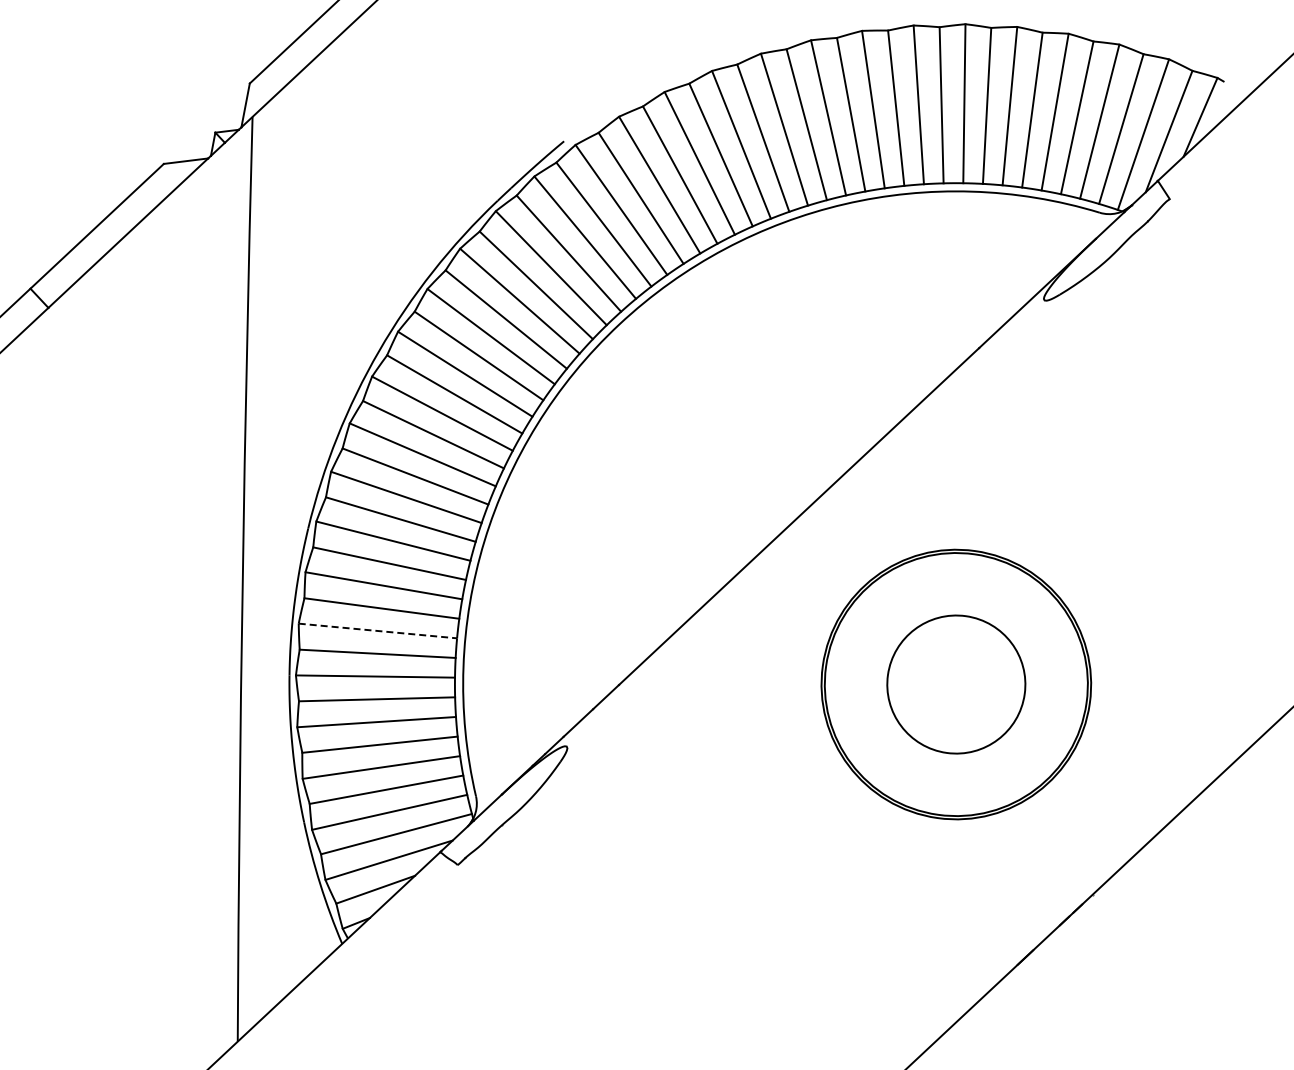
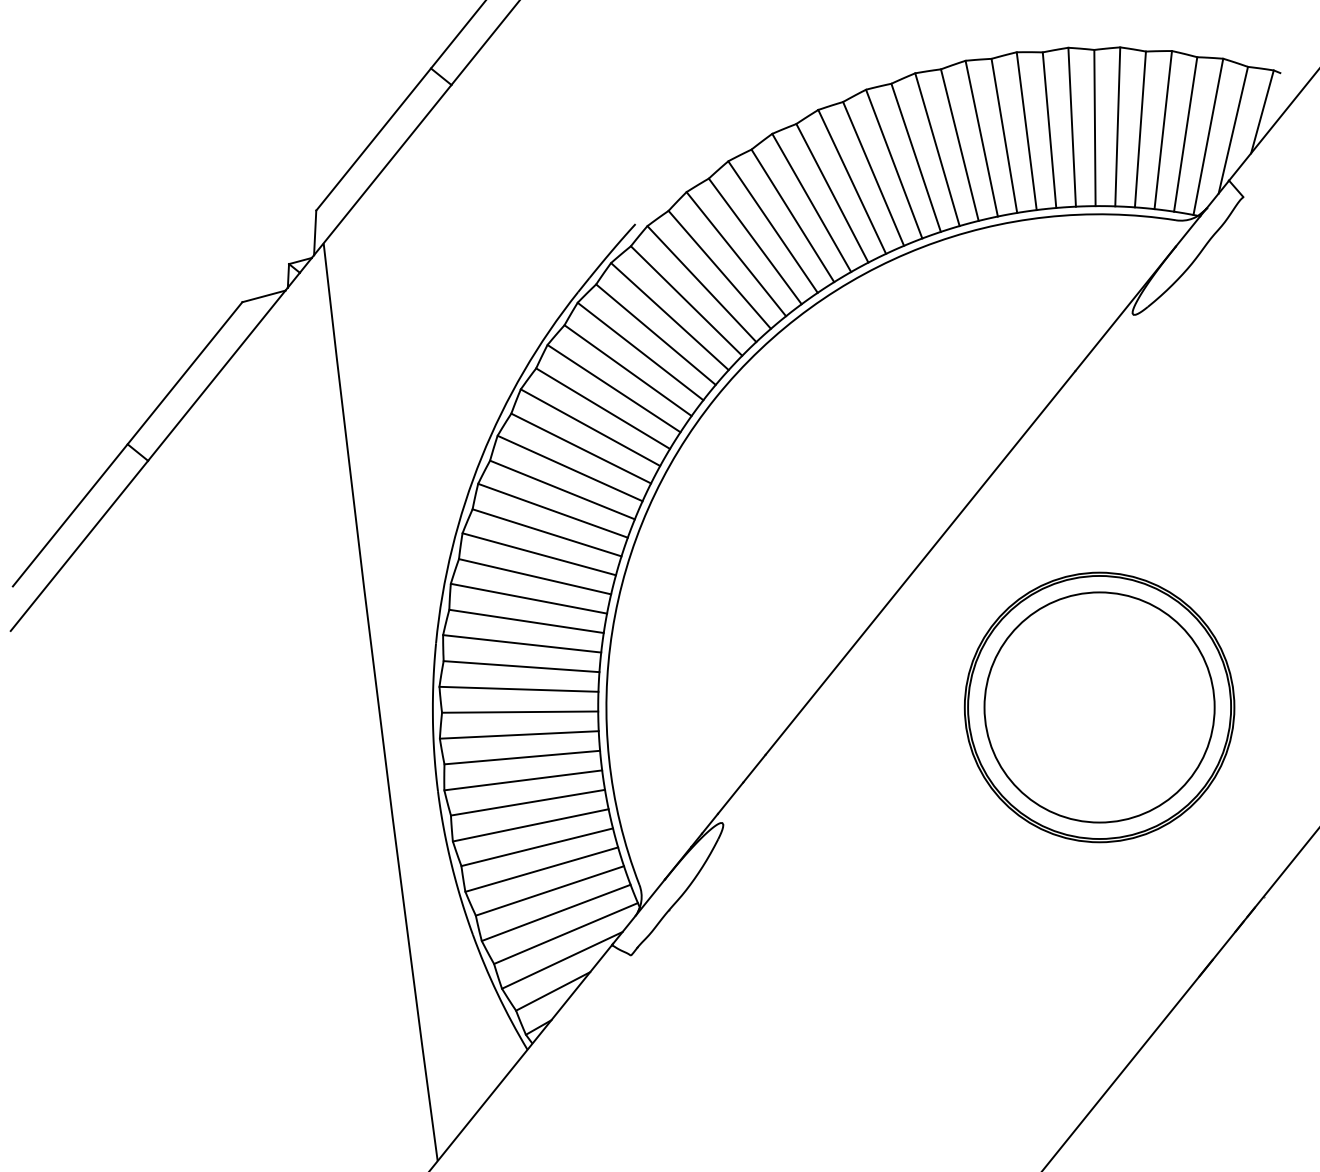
line: (378, 630) -> (519, 734), dashed -> solid
circle: (956, 684) -> (1099, 707), size x1.67

